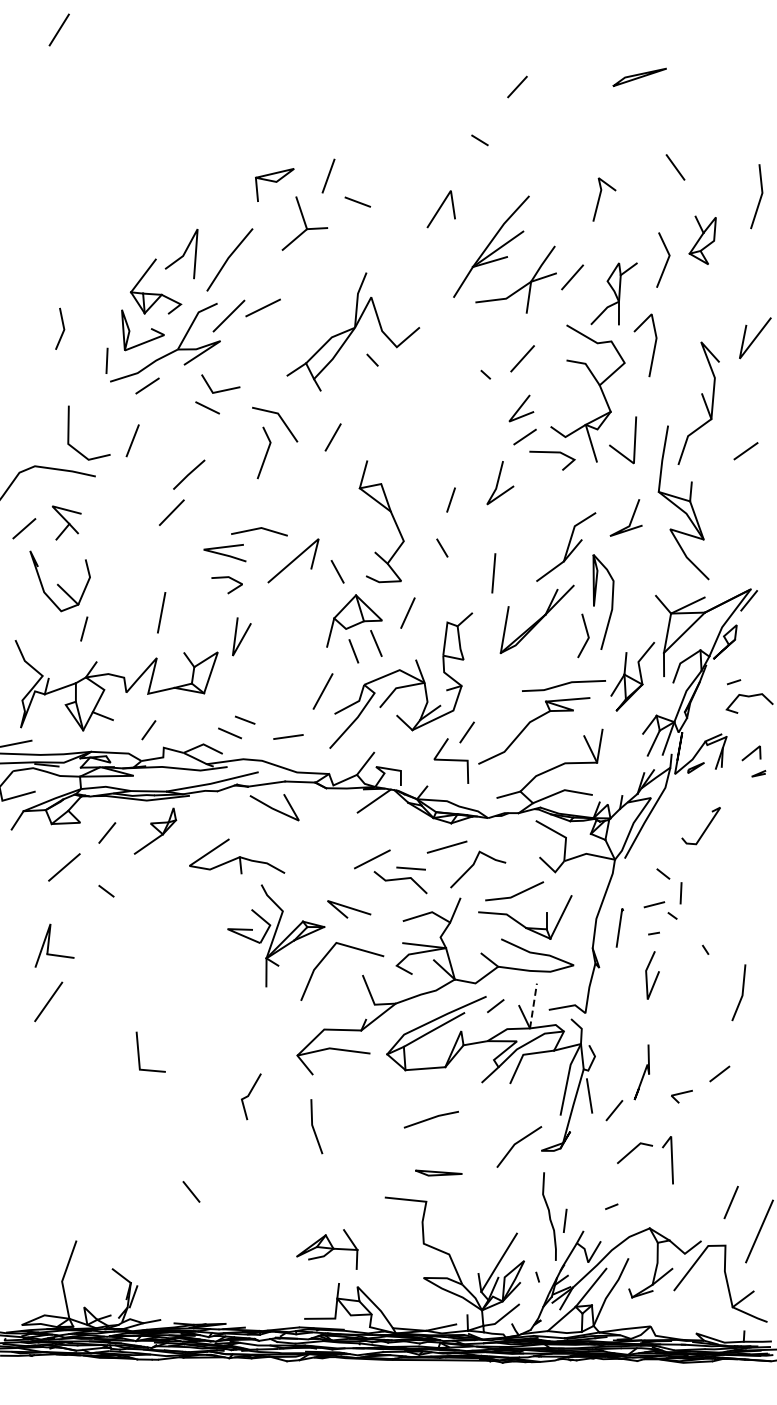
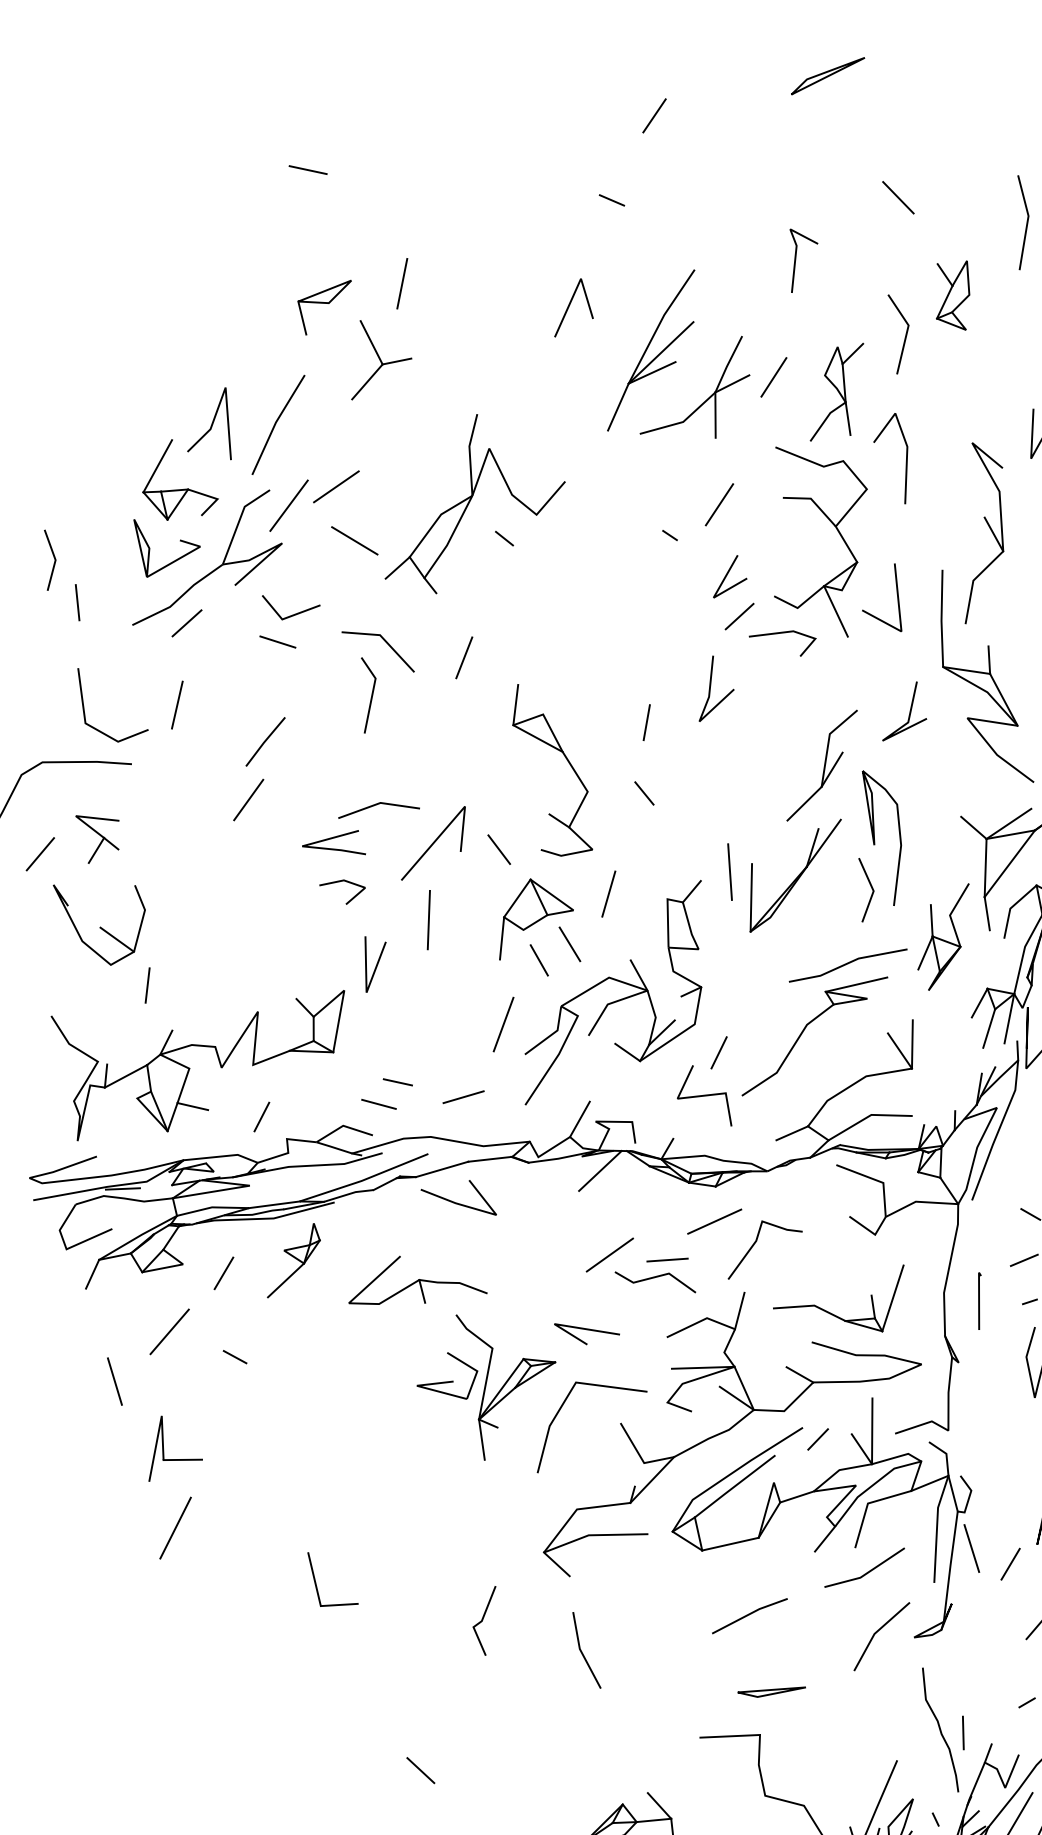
line: (357, 201) -> (307, 169), moved
line: (270, 346) -> (355, 540), added
line: (106, 360) -> (76, 602), moved
line: (493, 573) -> (729, 872), moved
line: (161, 612) -> (428, 919), moved
line: (516, 893) -> (867, 1570), moved
line: (21, 895) -> (114, 1381), added
line: (533, 1006) -> (872, 1432), dashed -> solid

